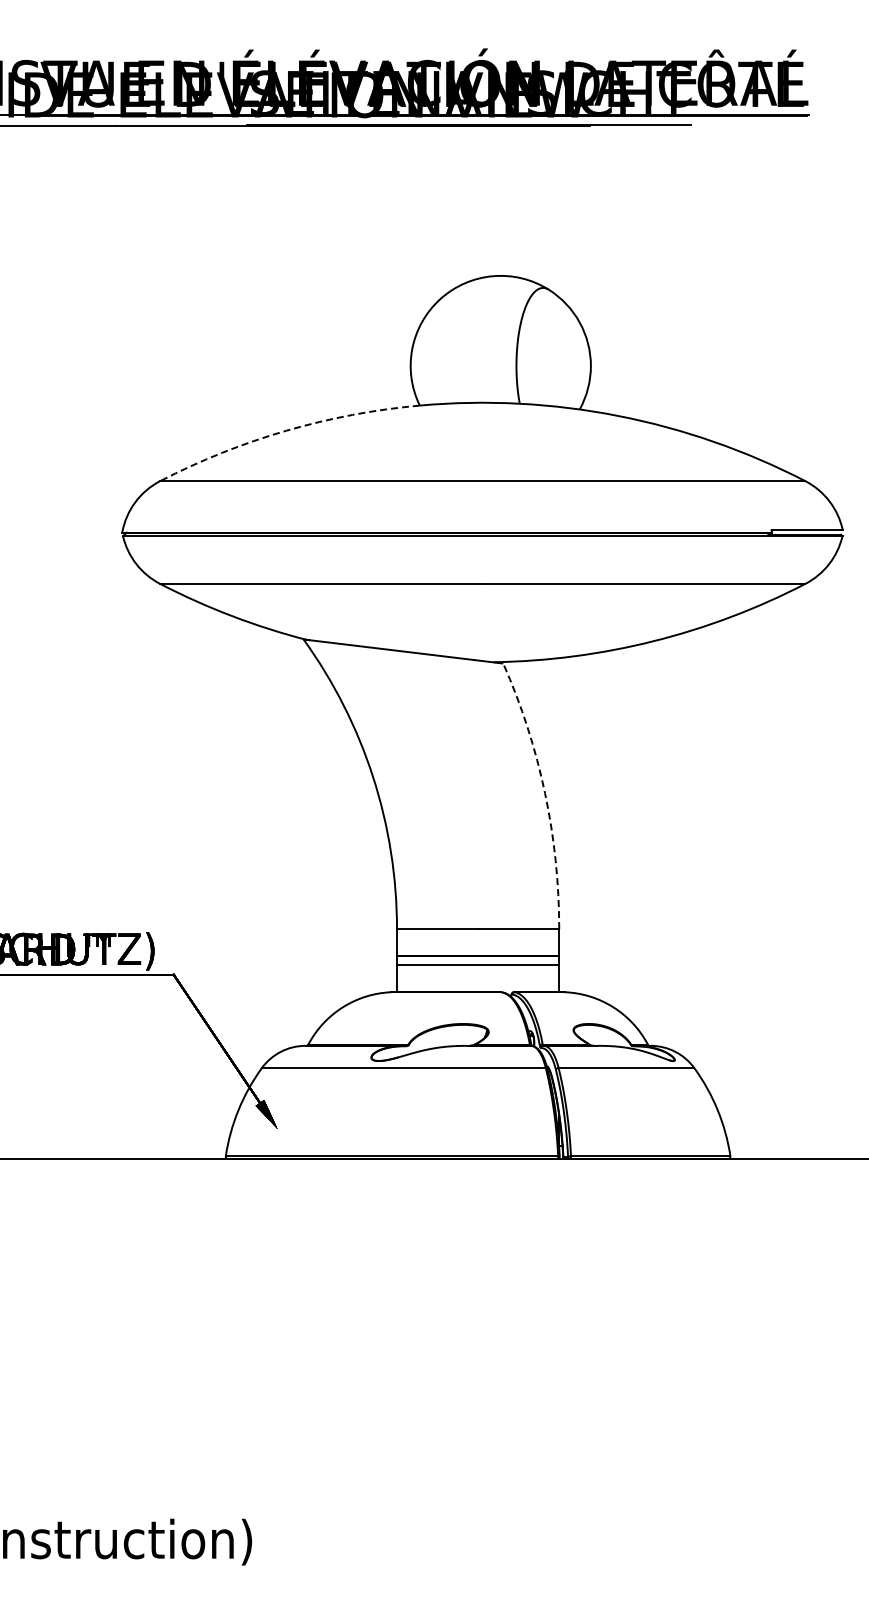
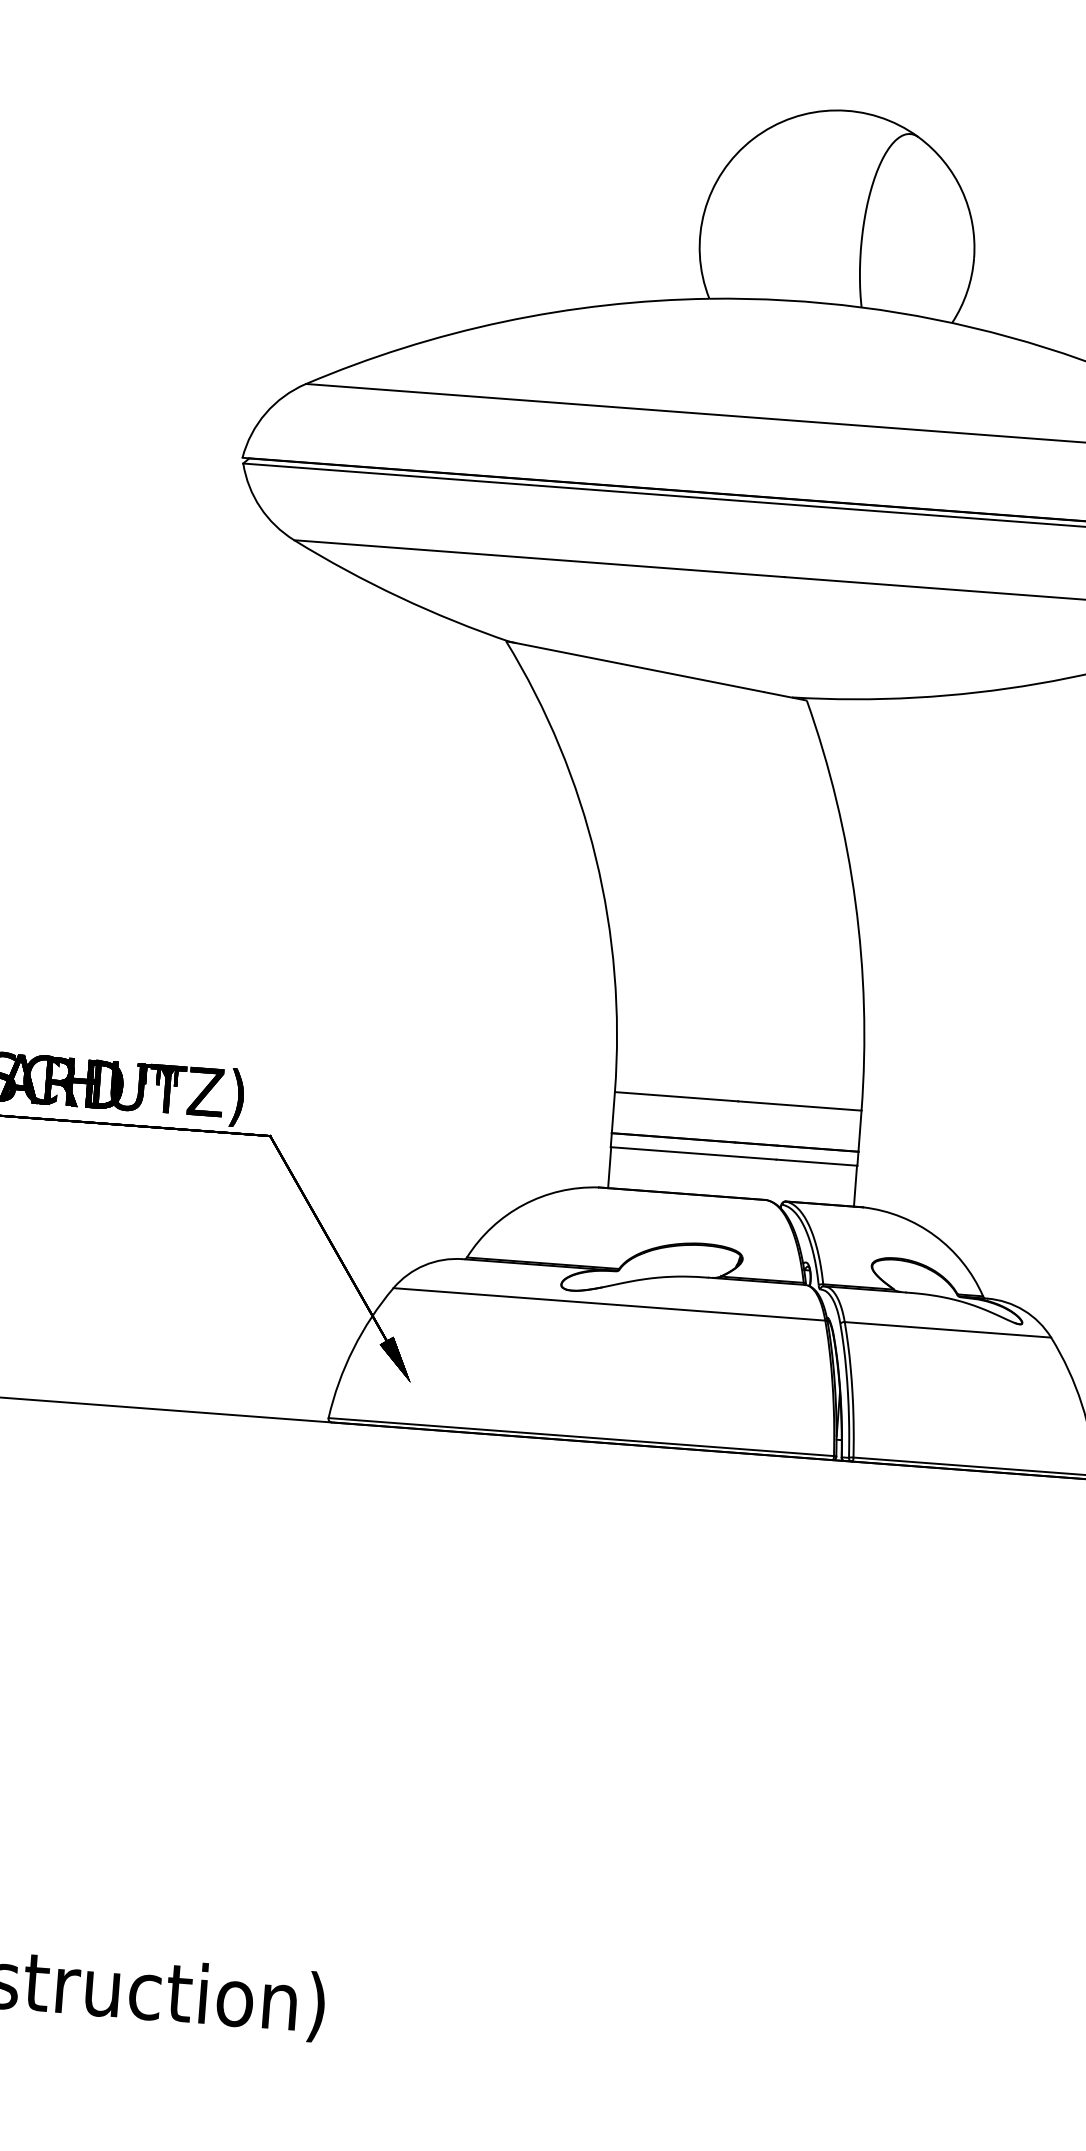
arc: (286, 430) -> (503, 321), dashed -> solid
arc: (545, 793) -> (856, 902), dashed -> solid

